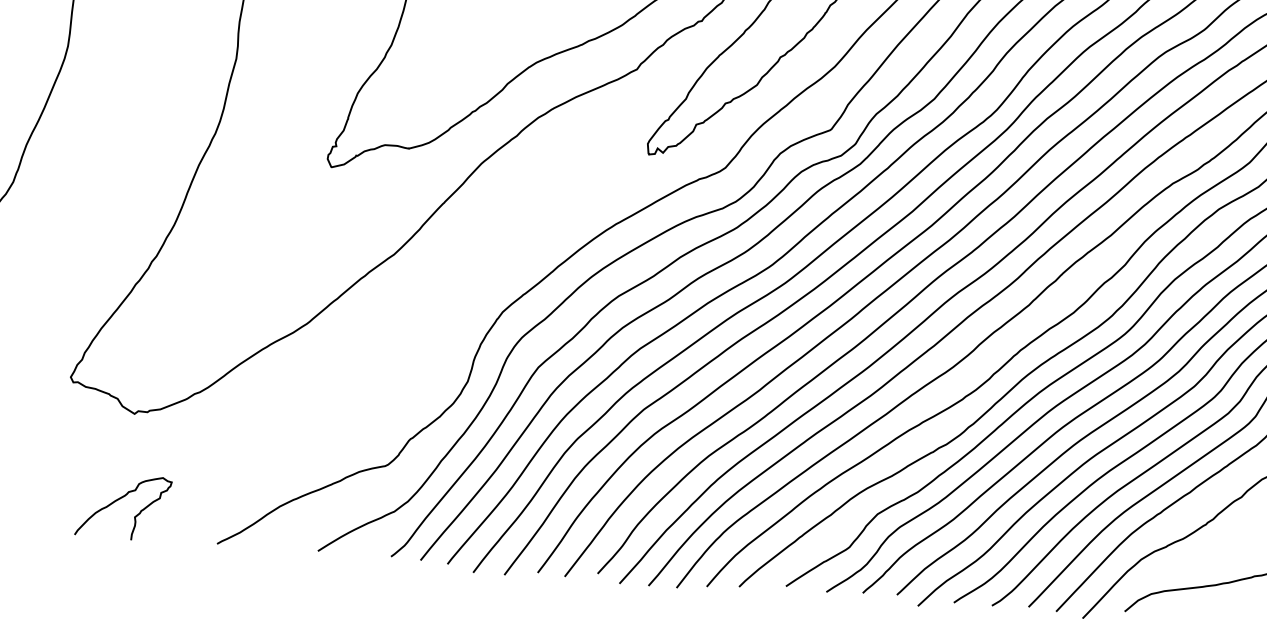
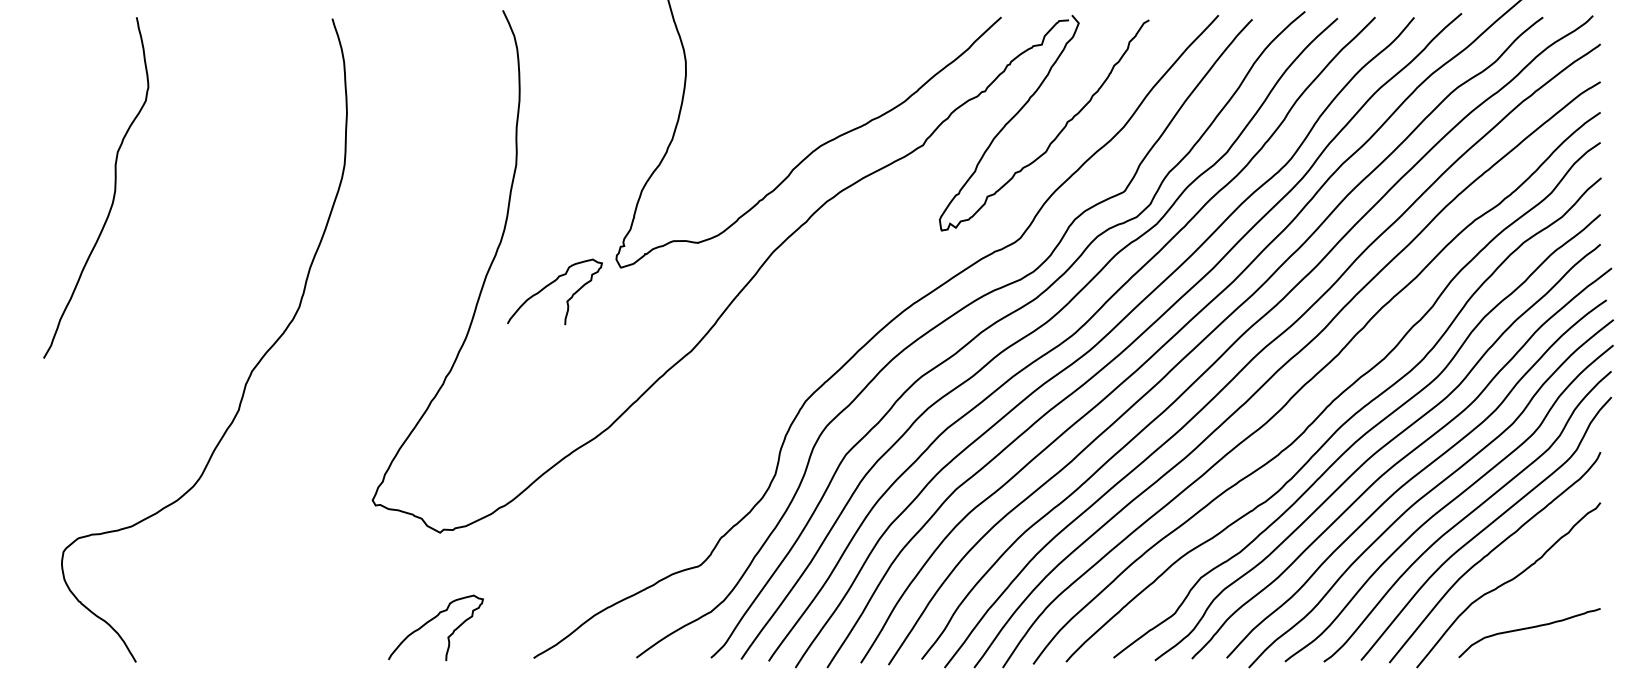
curve: (262, 178) -> (551, 284), added

